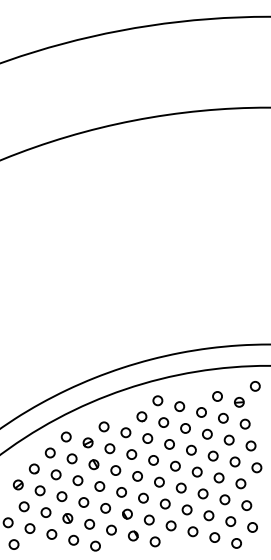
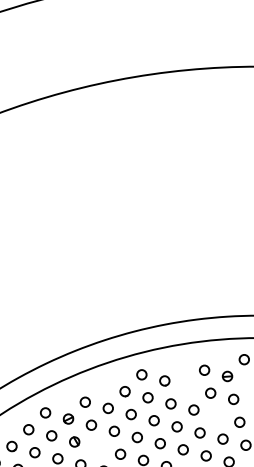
circle: (201, 412) -> (187, 387), removed
circle: (228, 439) -> (216, 415), removed
circle: (115, 470) -> (97, 448), removed

